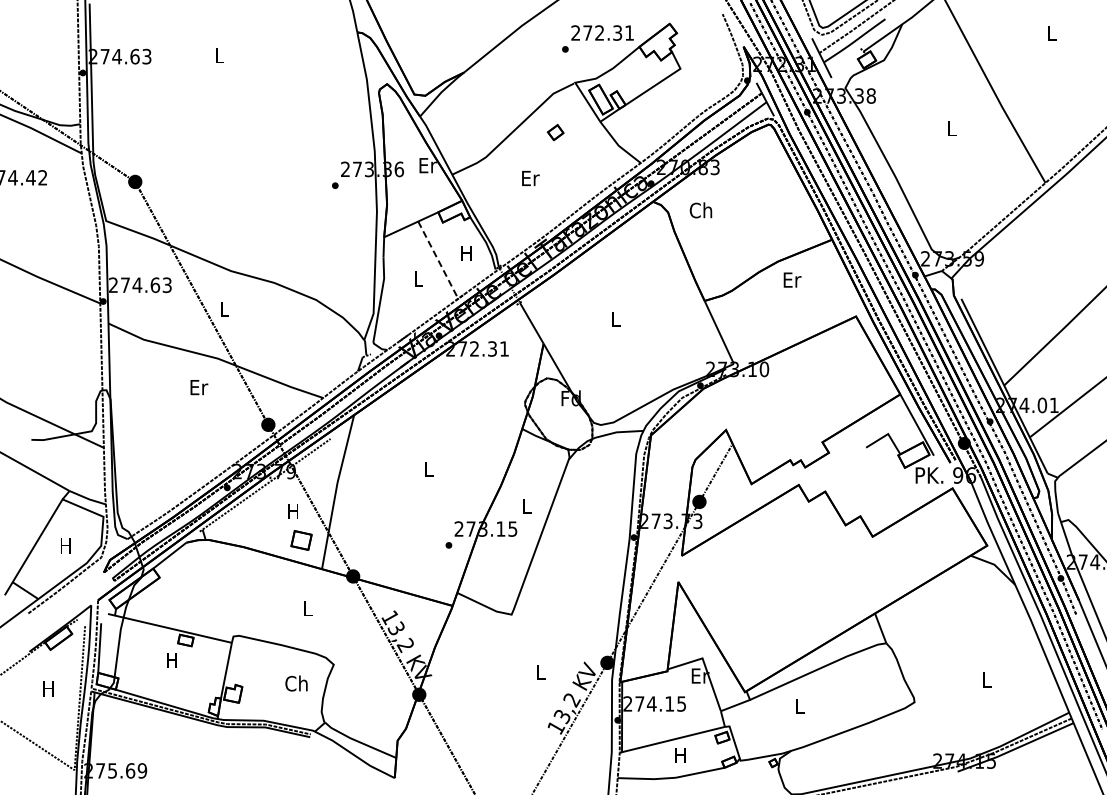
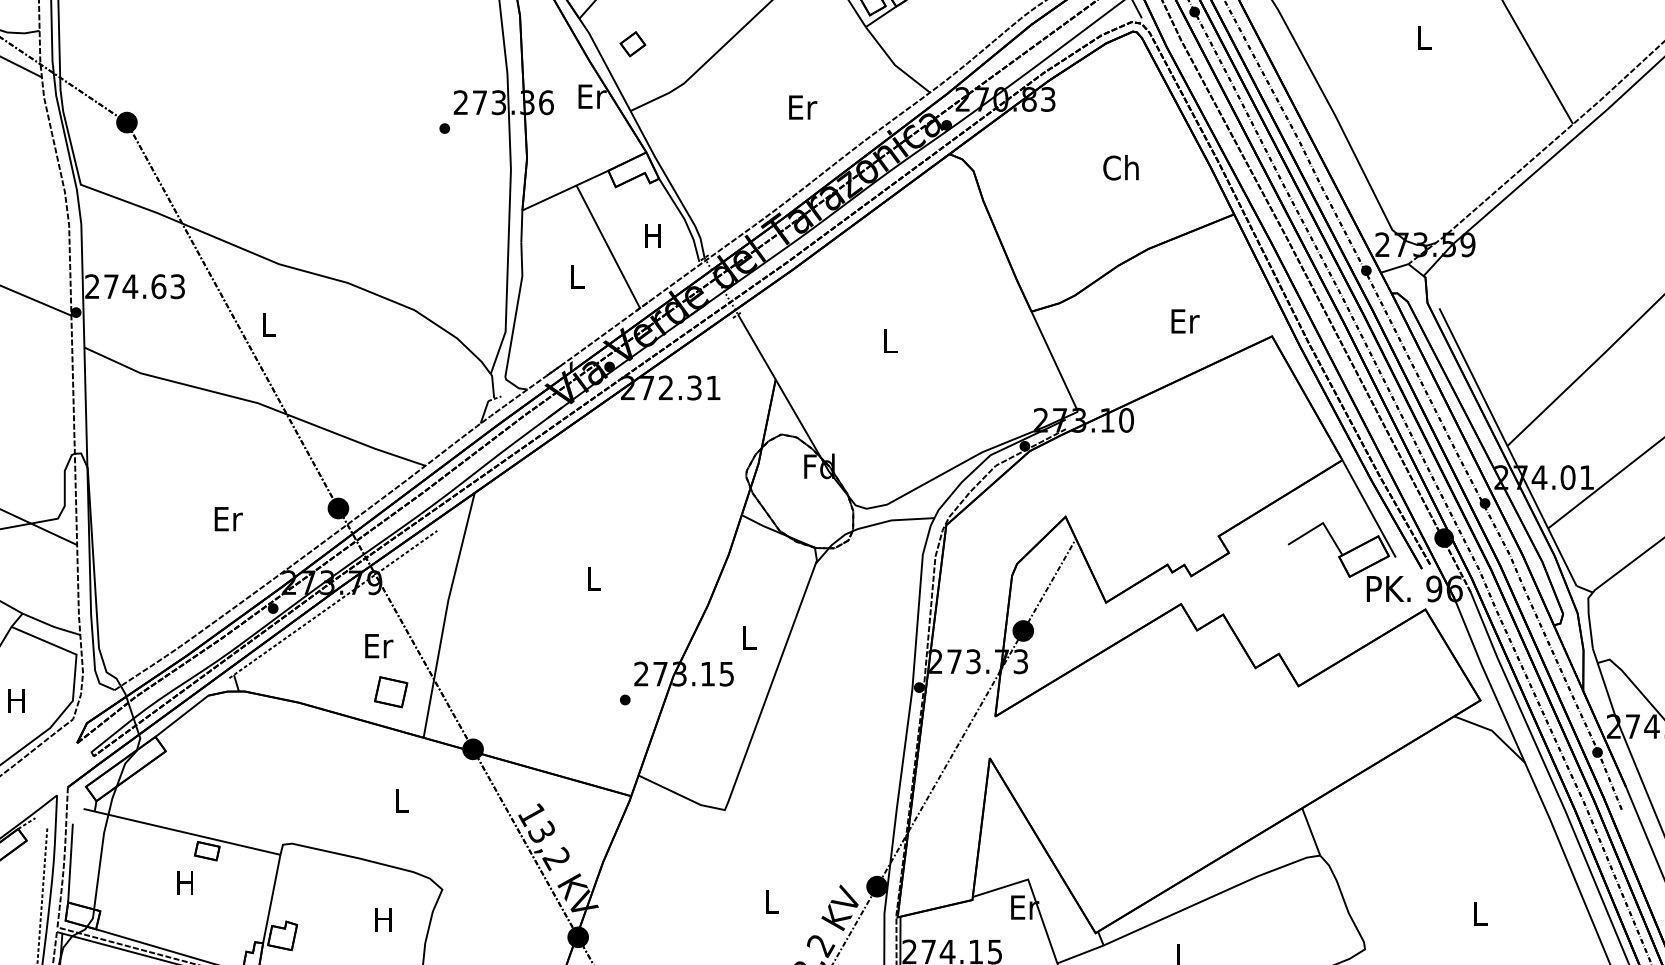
part: (555, 132) -> (632, 44), moved
text: (530, 178) -> (802, 107), moved
text: (700, 210) -> (1120, 167), moved
line: (438, 260) -> (608, 247), dashed -> solid
text: (792, 279) -> (1185, 320), moved
text: (199, 387) -> (229, 519), moved
text: (293, 511) -> (378, 646), H -> Er
text: (296, 683) -> (383, 919), Ch -> H

